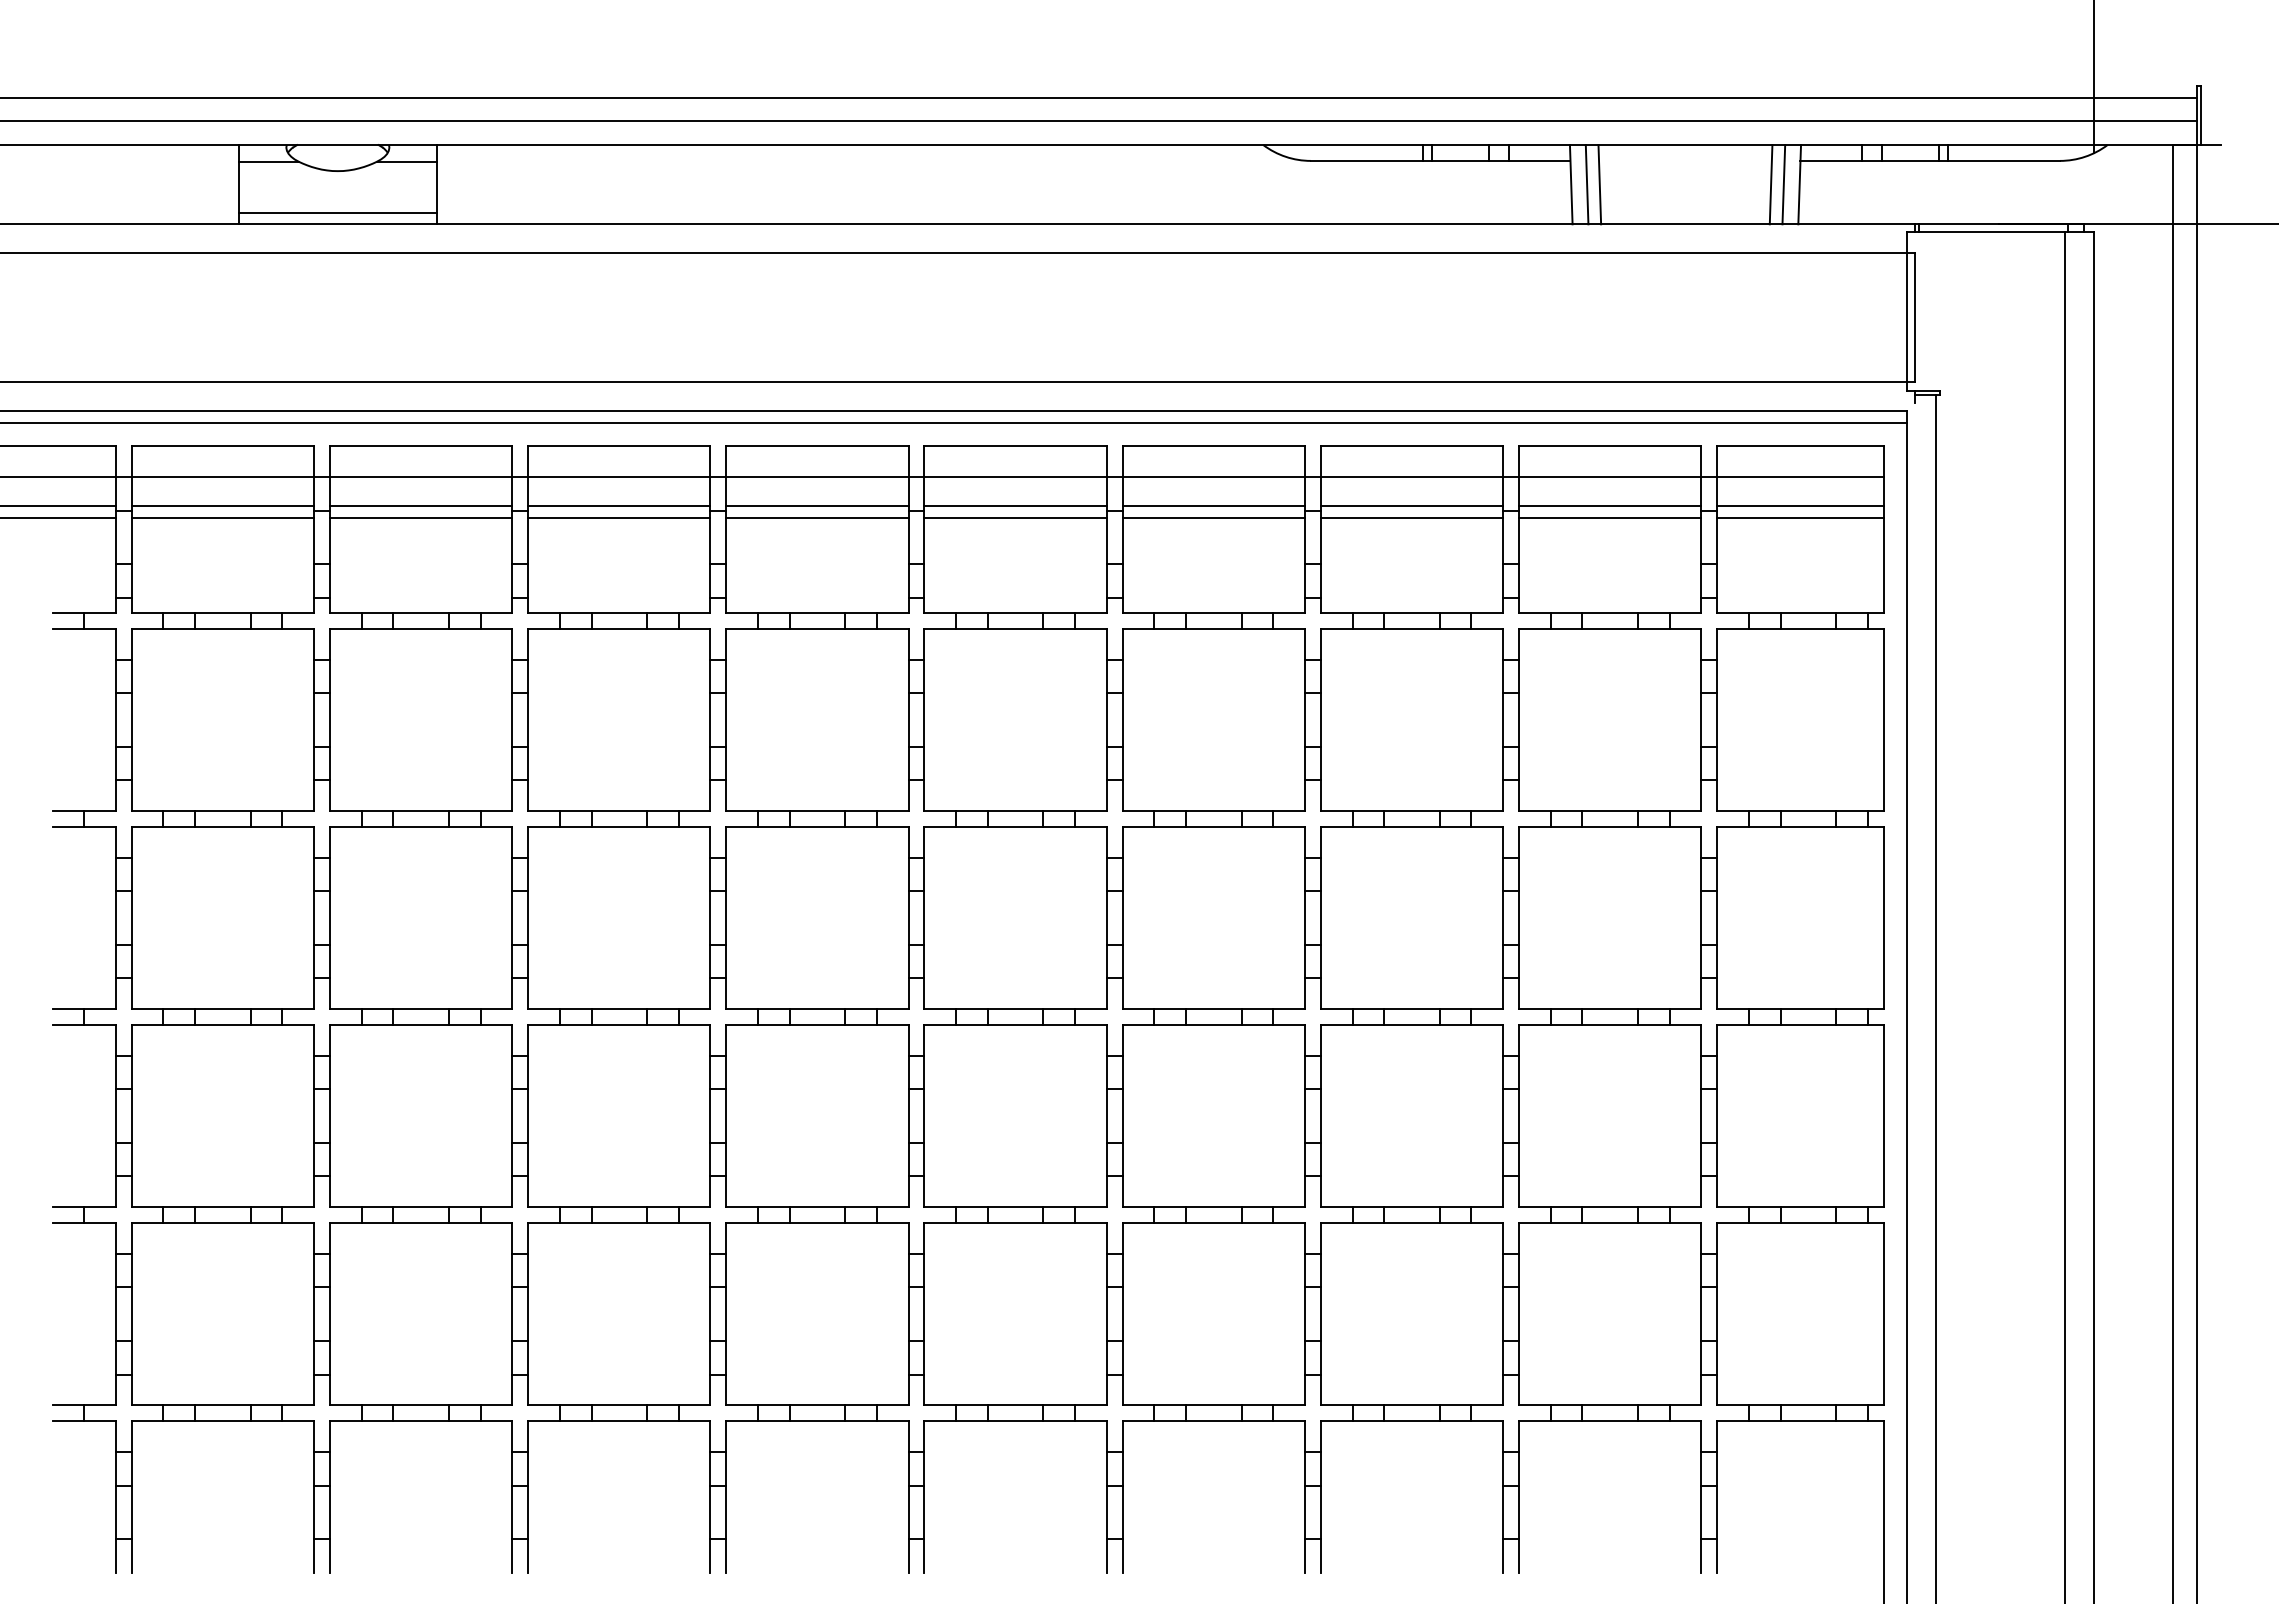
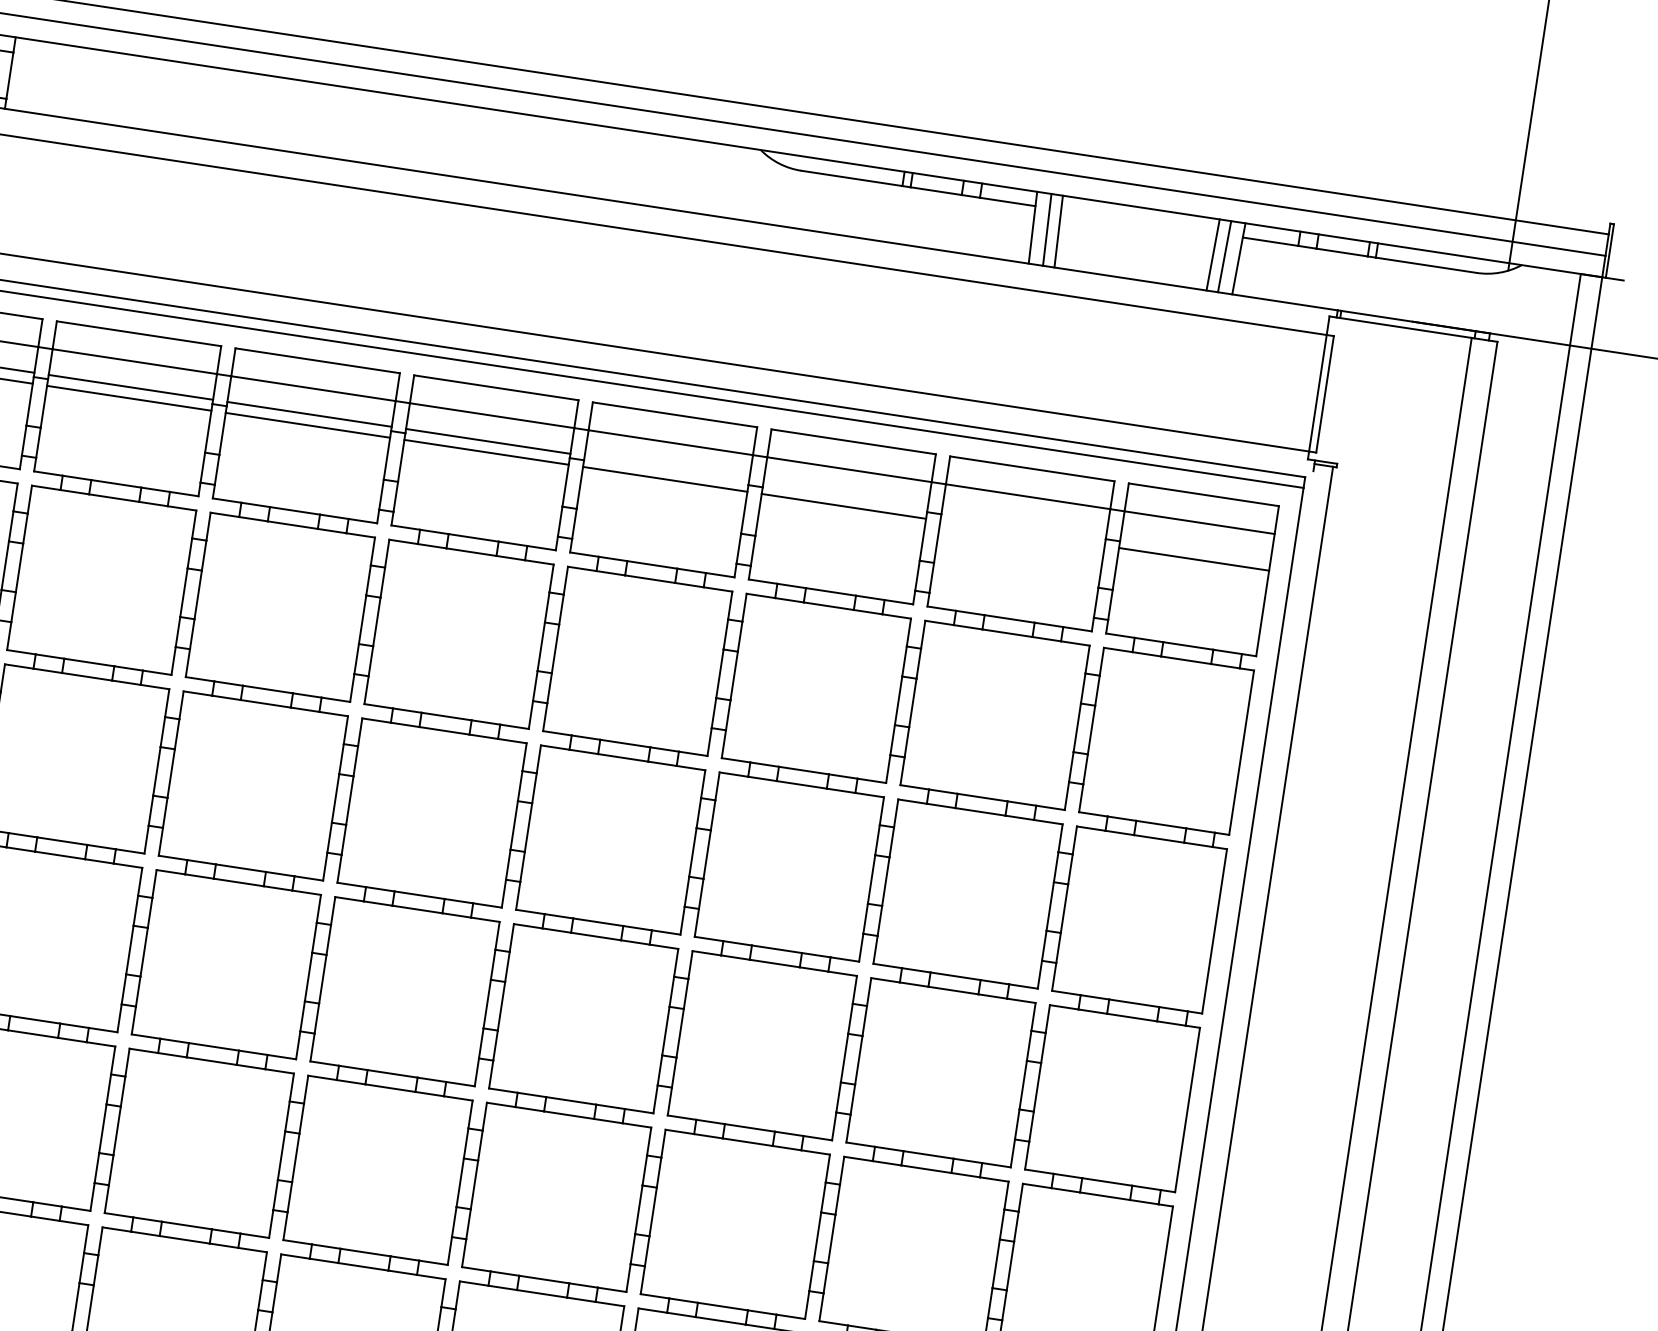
line: (1213, 505) -> (666, 468), removed
line: (1411, 505) -> (845, 495), removed
line: (1609, 505) -> (1023, 522), removed
line: (1800, 505) -> (1195, 548), removed
line: (1609, 517) -> (1022, 532), removed

